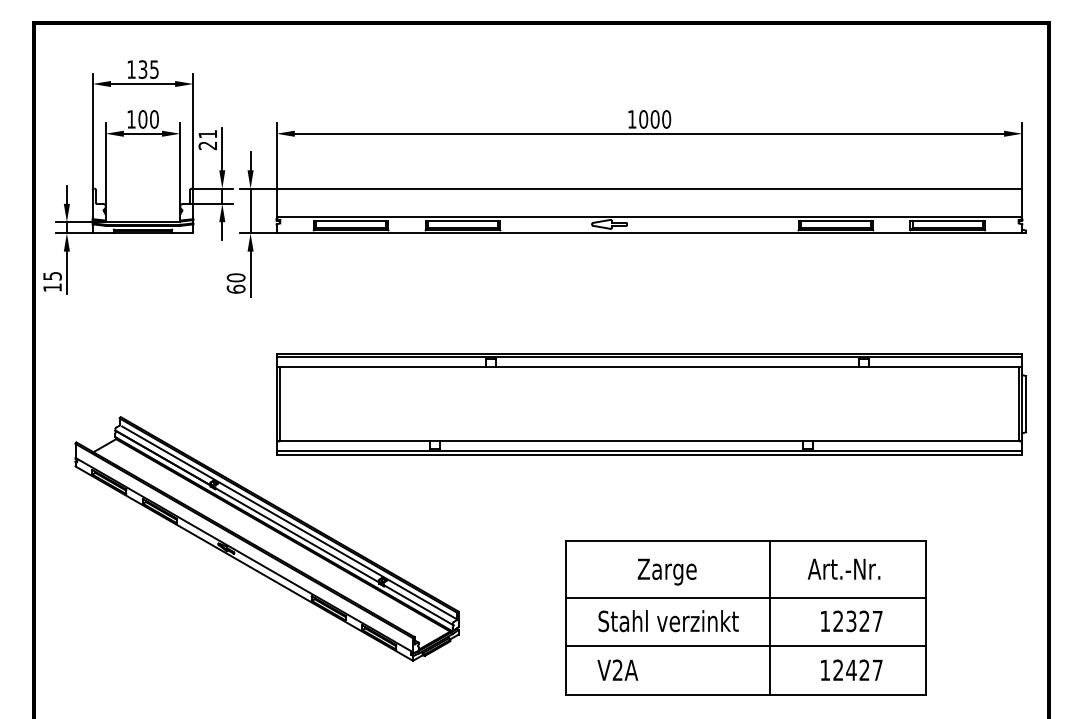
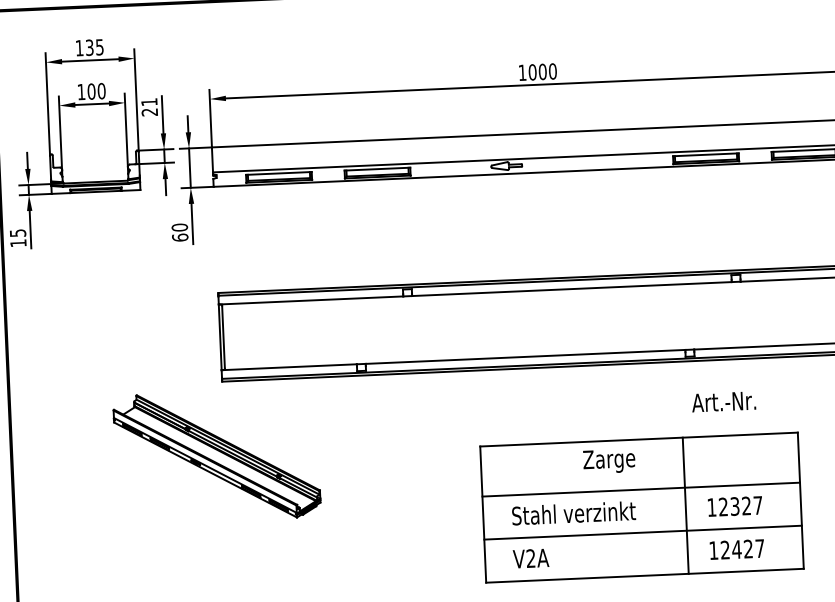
part: (266, 538) -> (216, 456), size x0.6
text: (843, 568) -> (723, 401), moved
text: (666, 571) -> (608, 460), moved
line: (769, 617) -> (685, 505), moved

